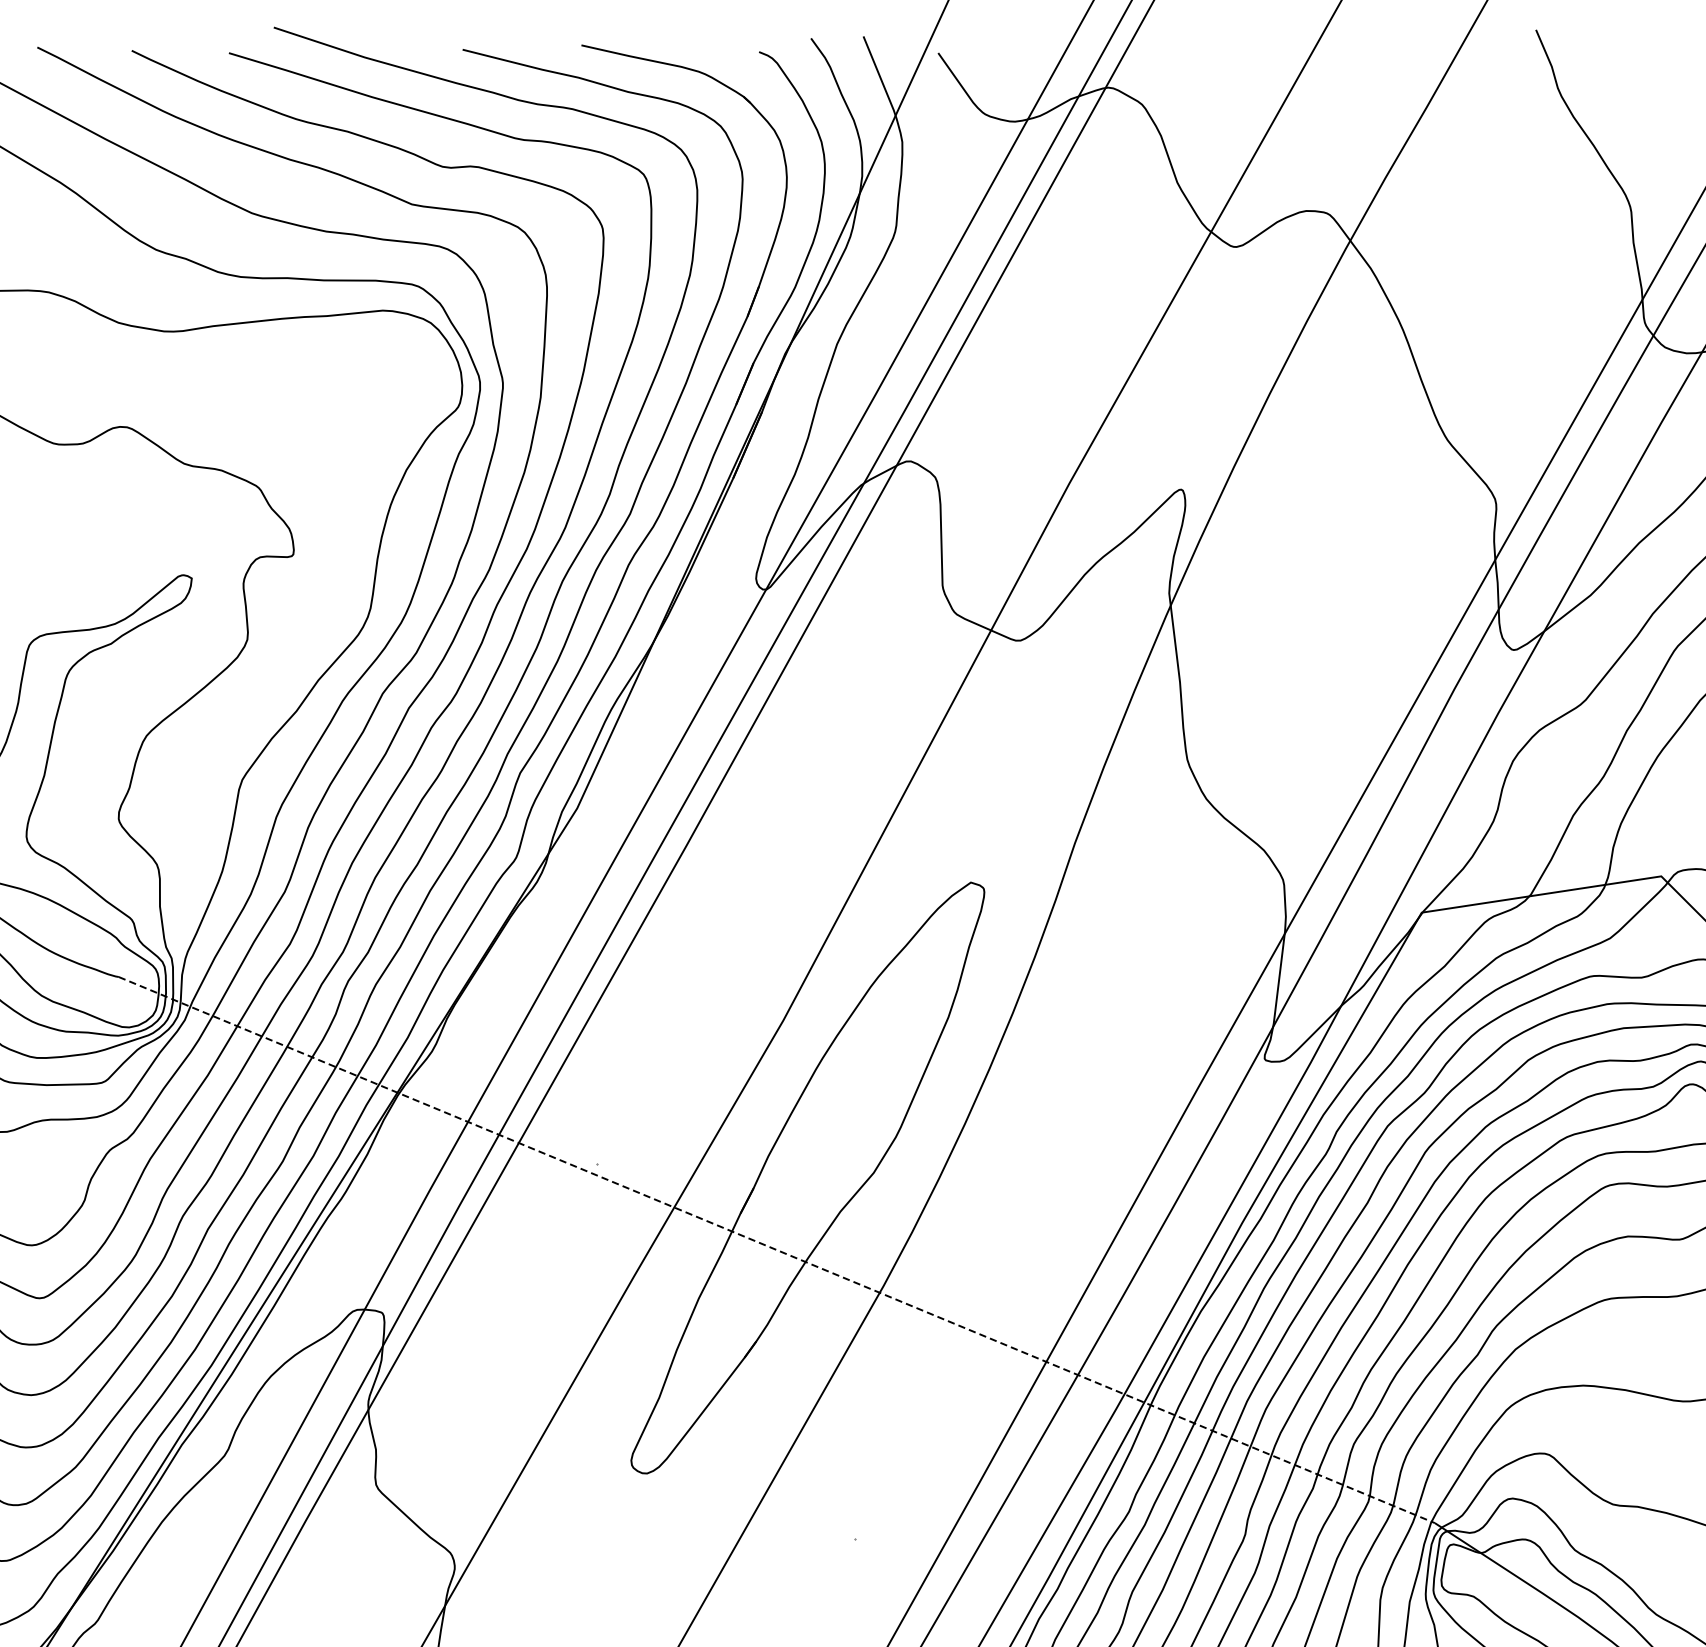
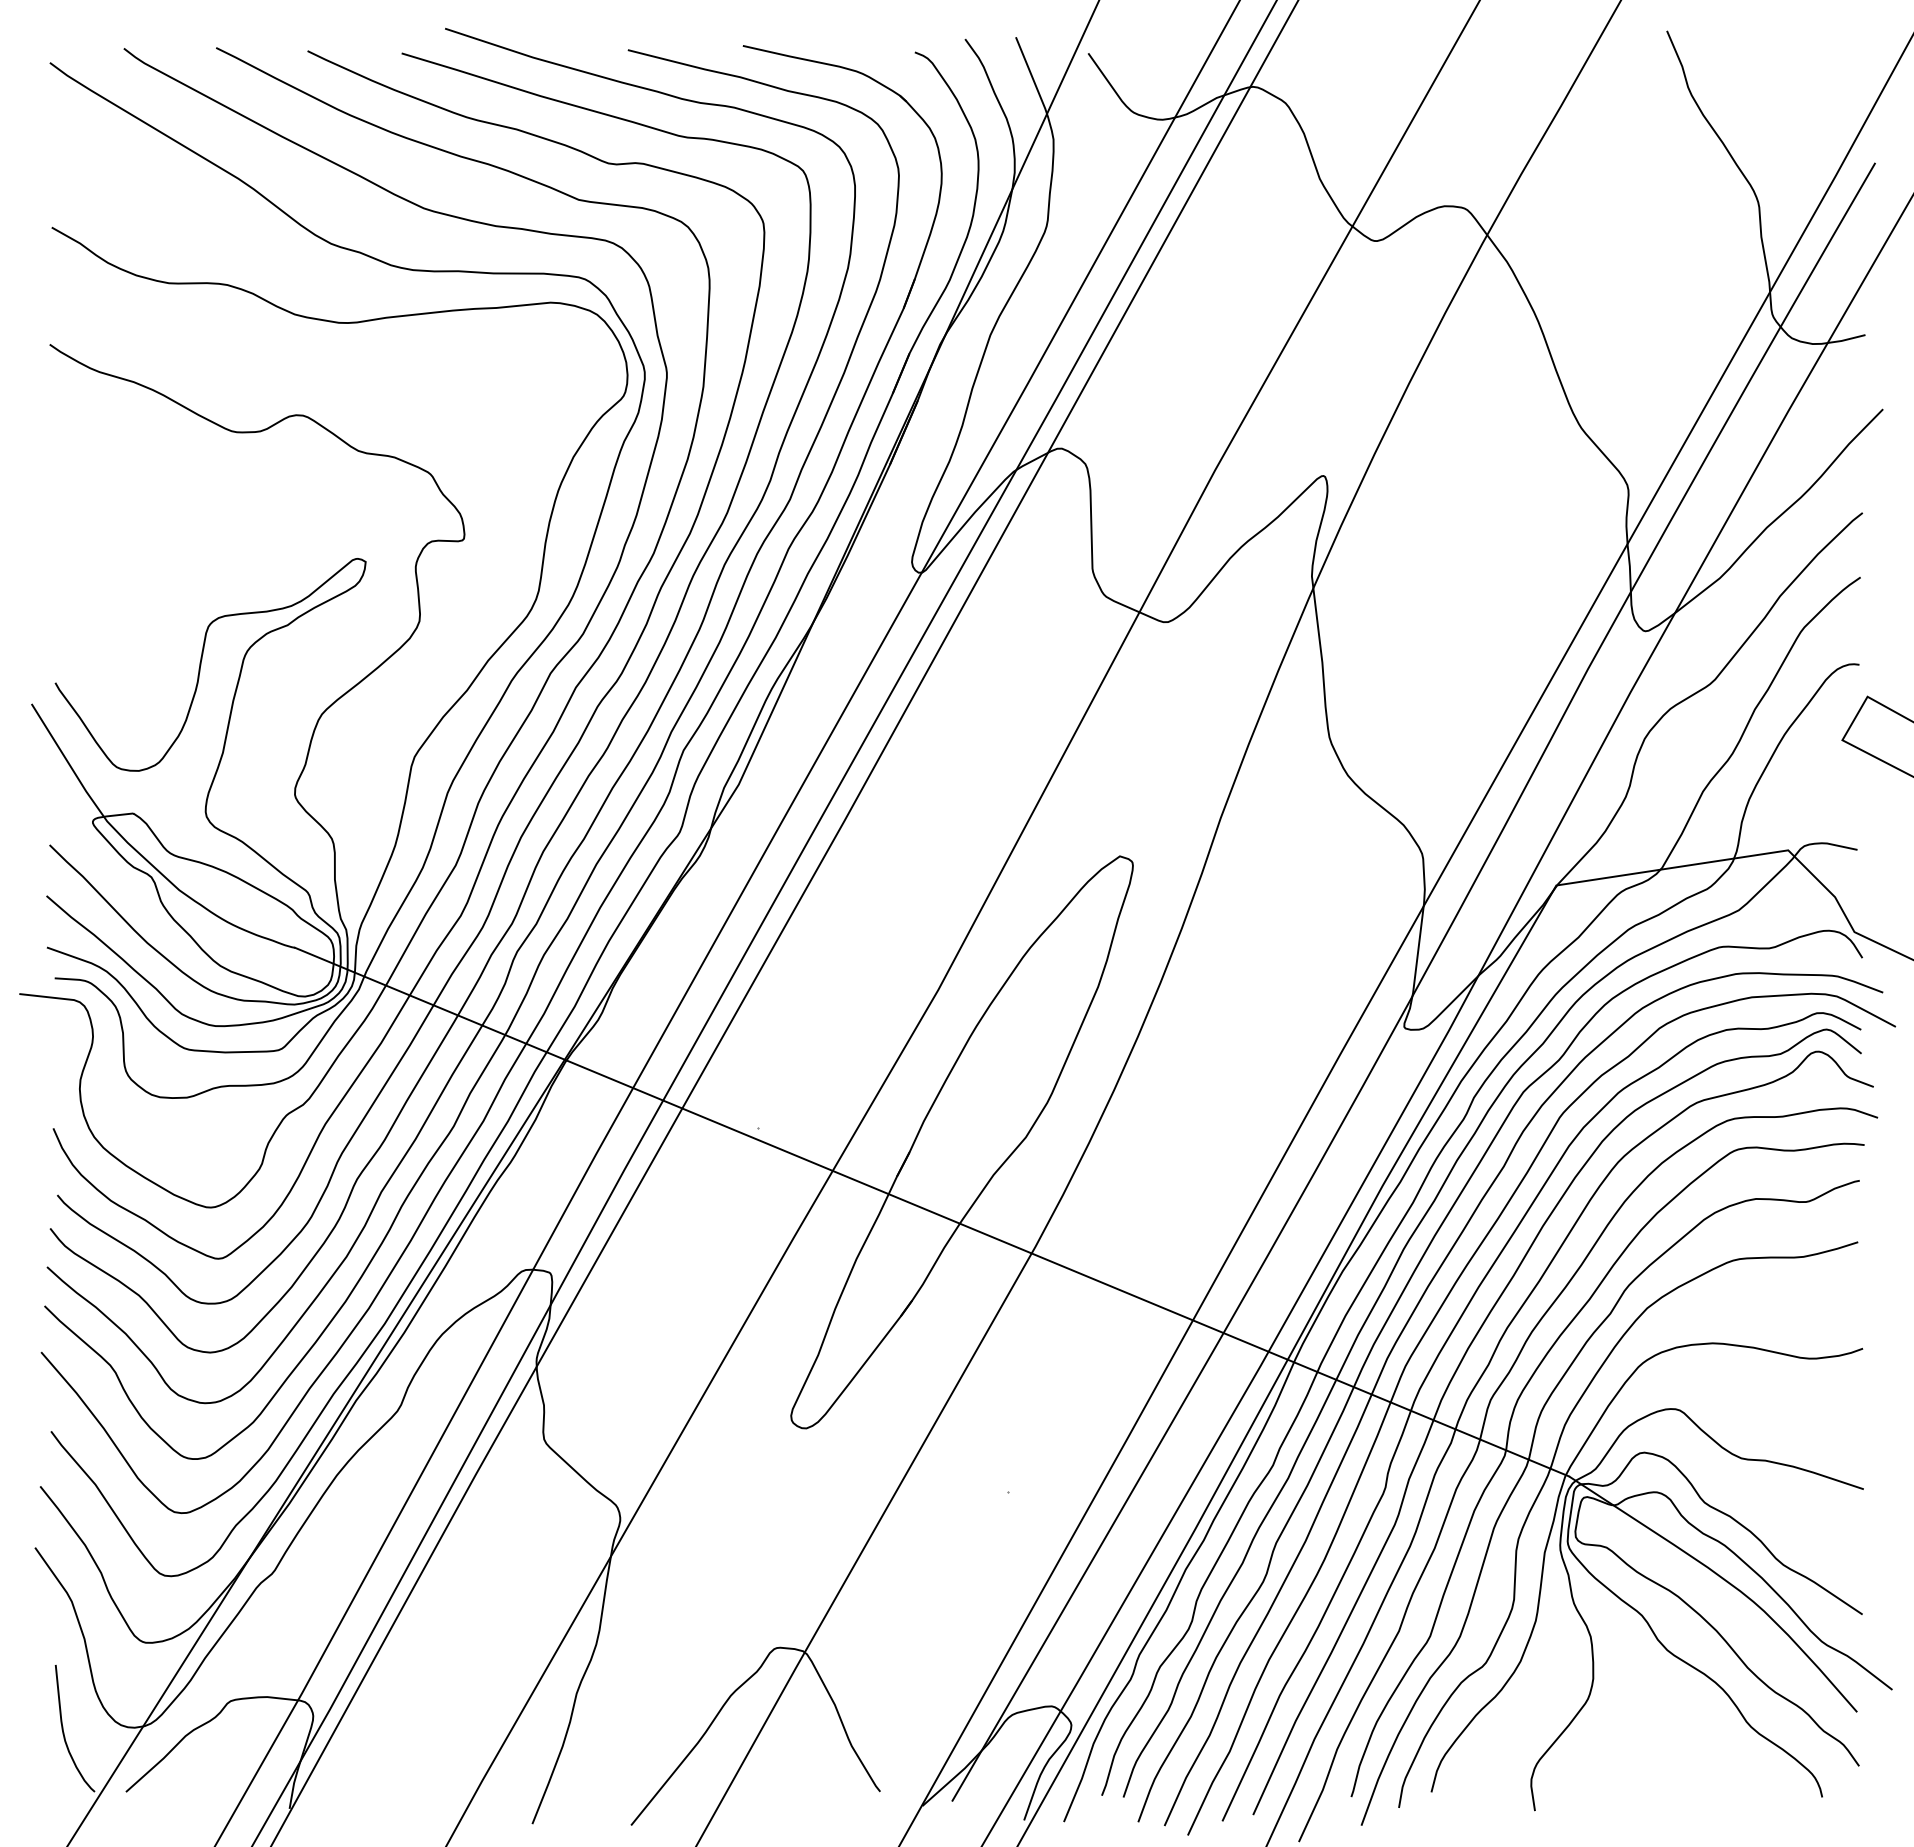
line: (777, 1250) -> (932, 1212), dashed -> solid

